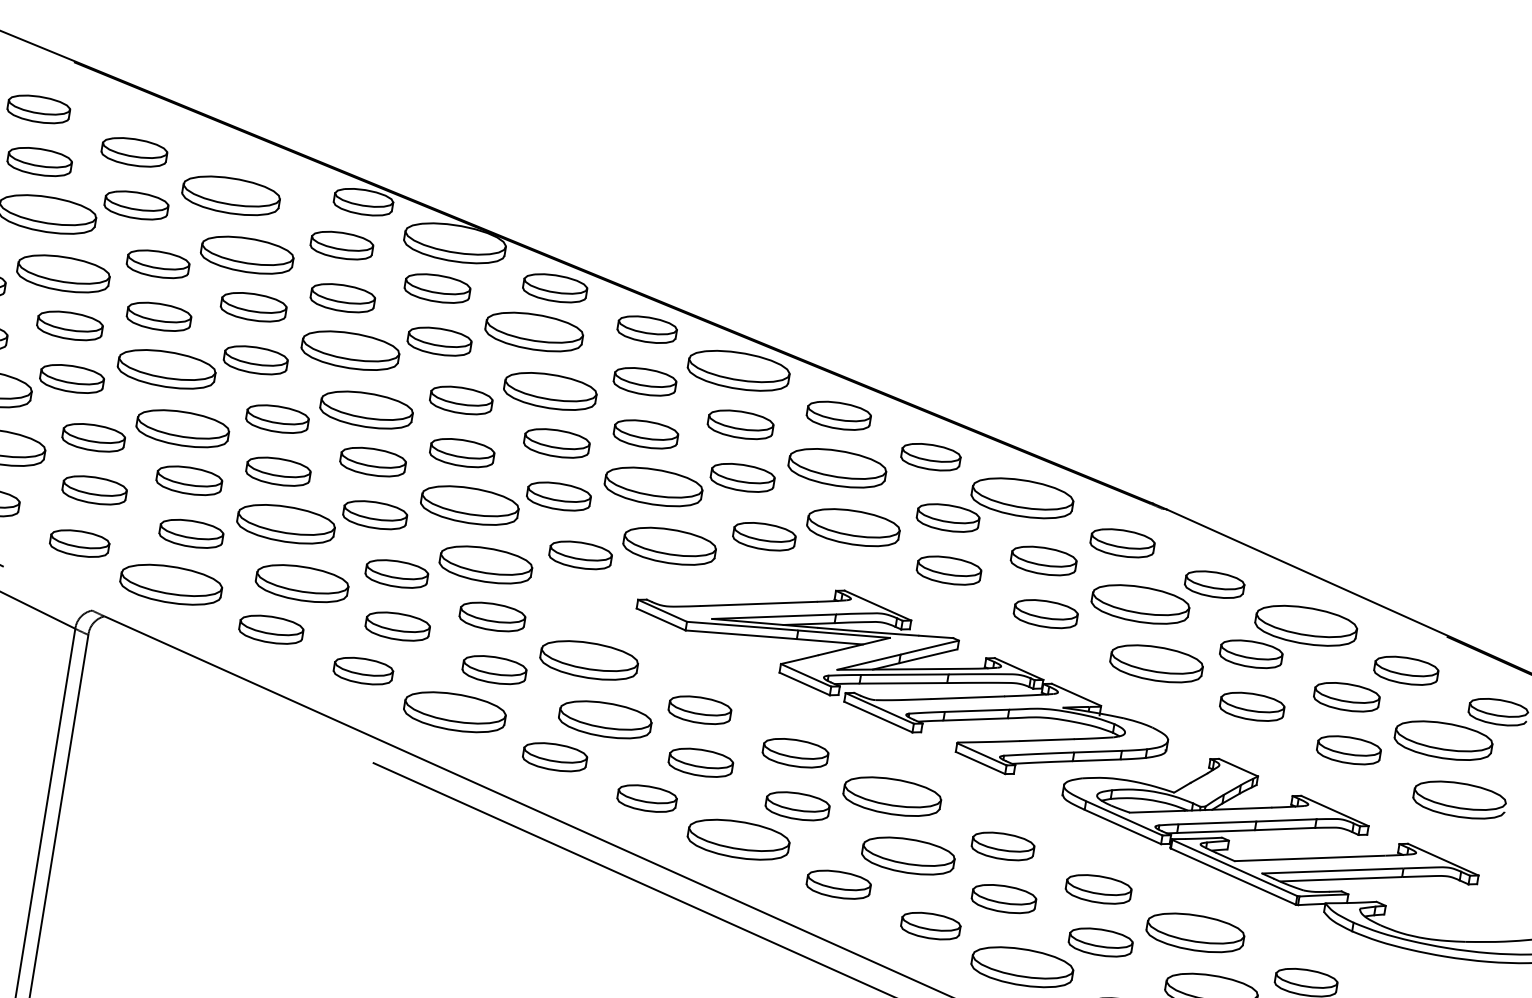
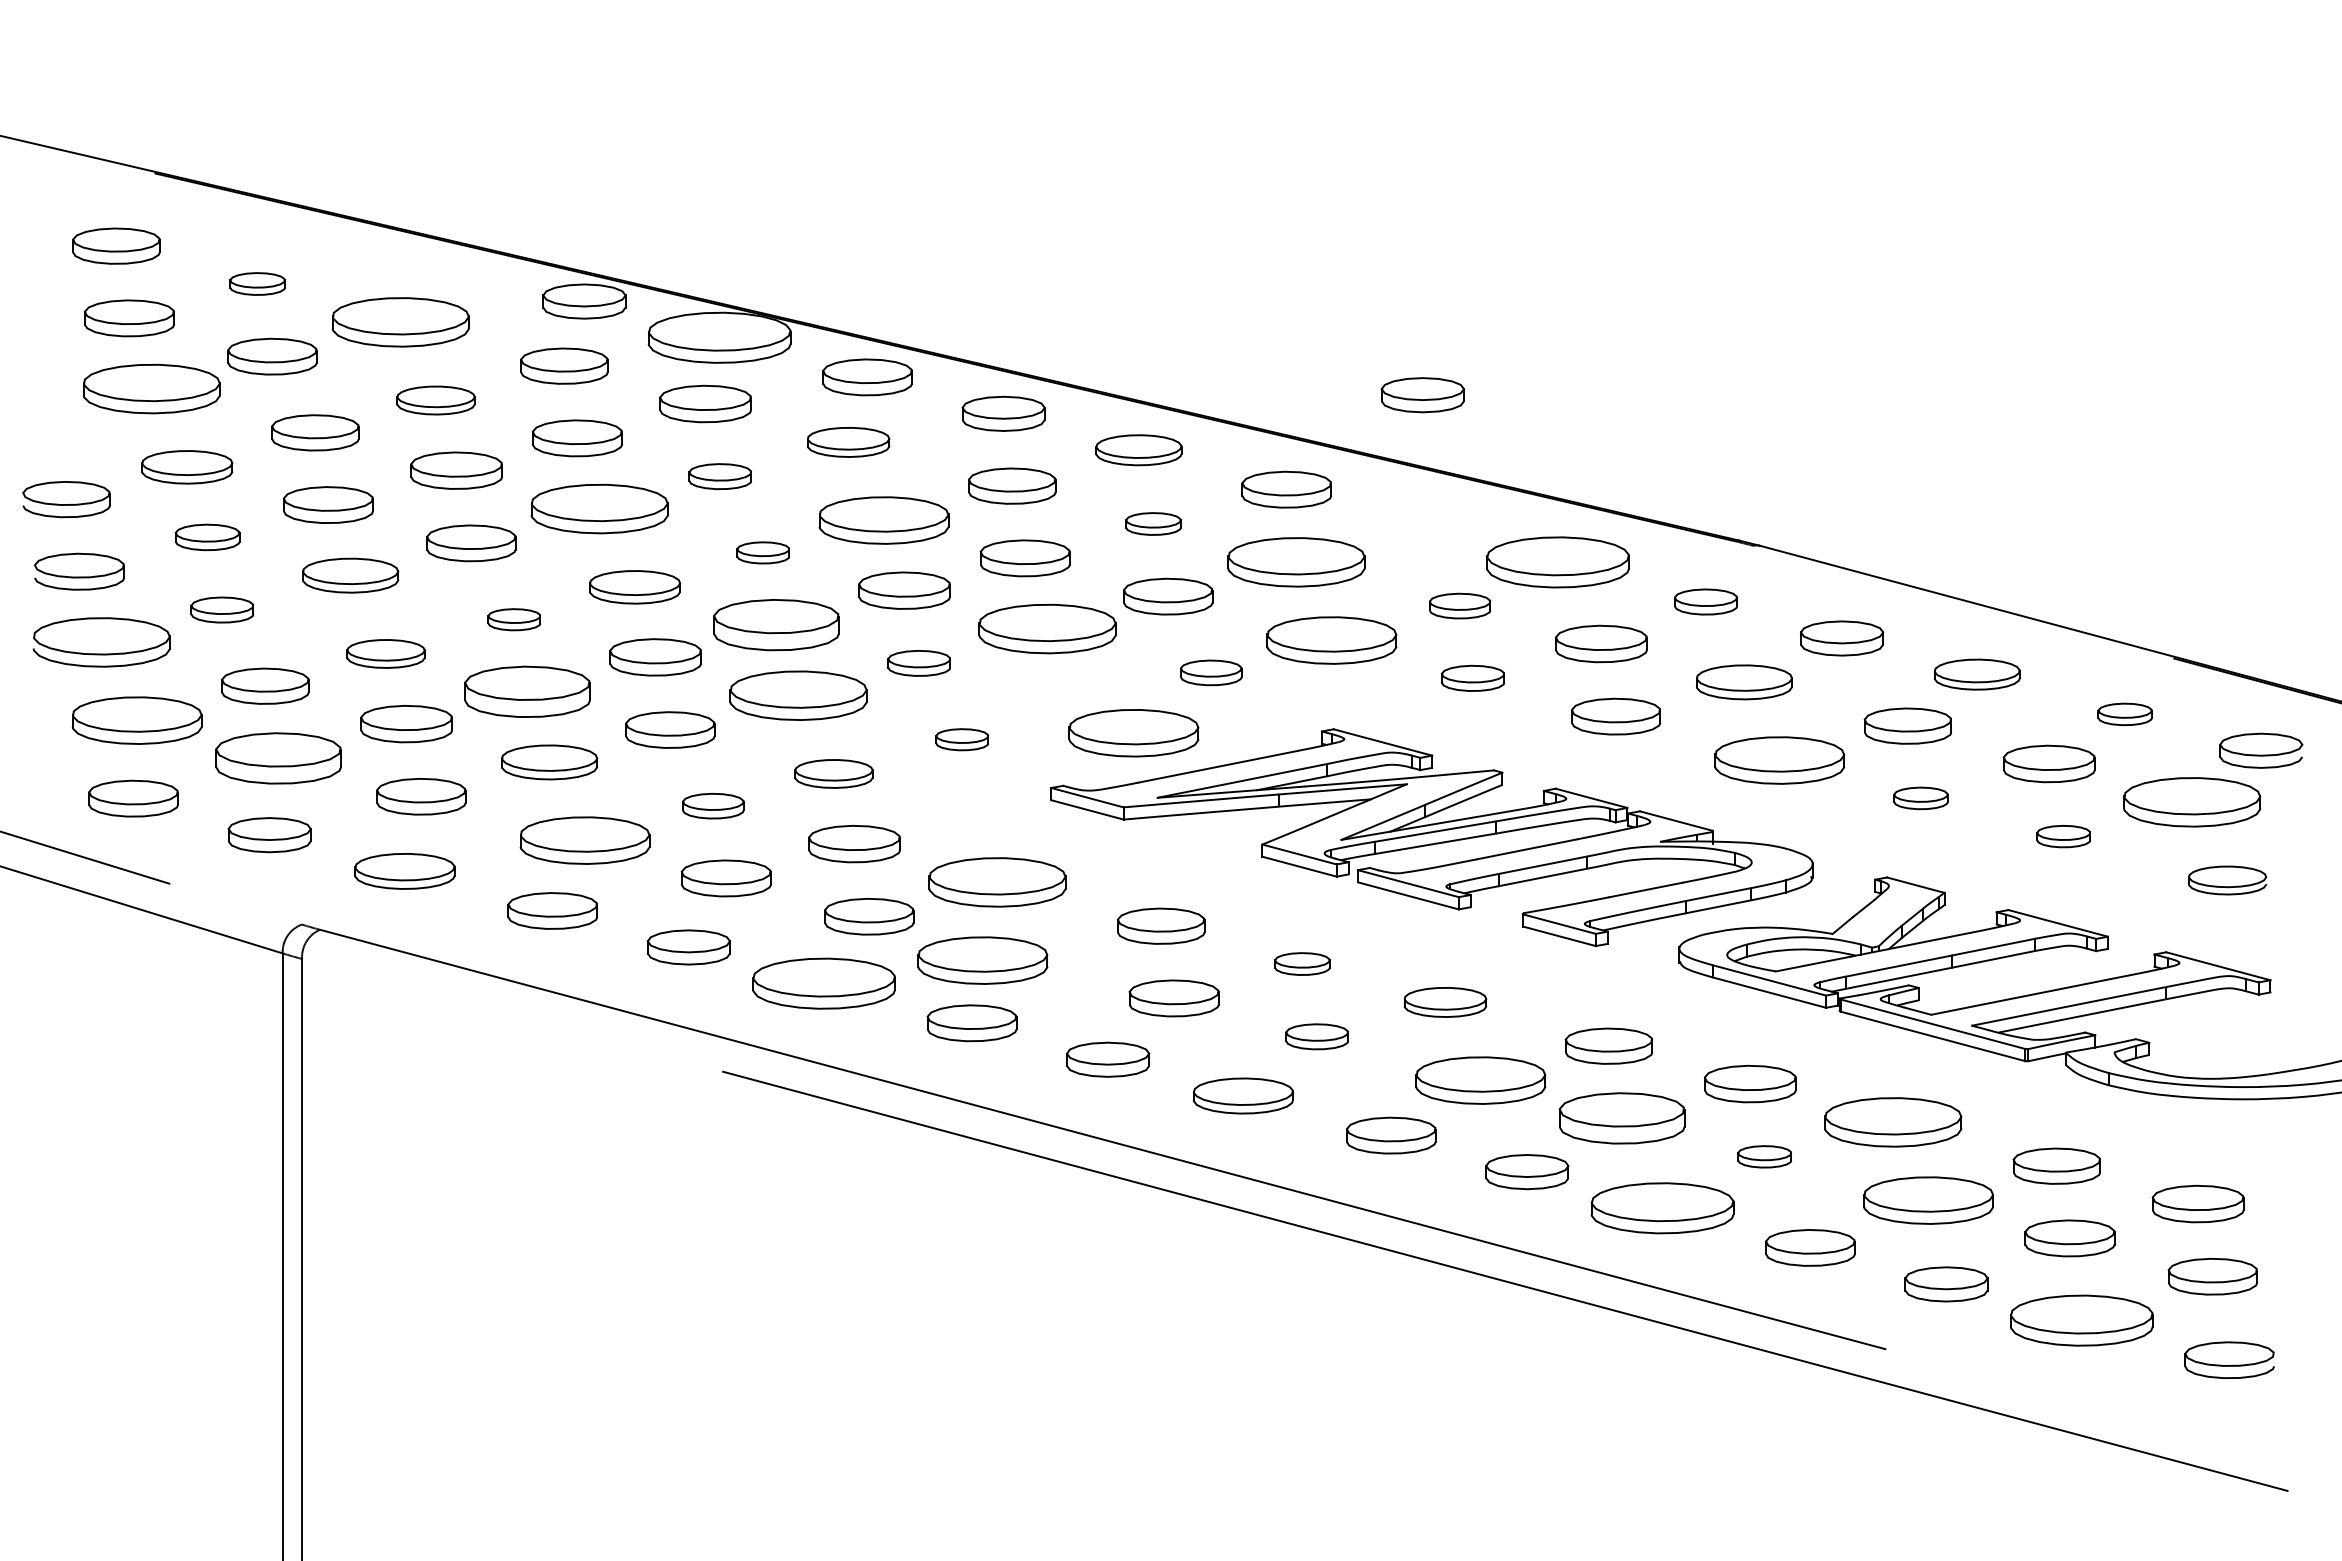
part: (134, 151) -> (257, 283), size x0.6
part: (246, 255) -> (435, 400), size x0.6
part: (63, 274) -> (187, 467), size x0.7
part: (69, 325) -> (207, 537), size x0.7
part: (534, 332) -> (848, 442), size x0.6
part: (439, 341) -> (720, 476), size x0.7
part: (166, 369) -> (350, 575), size x0.7
part: (738, 371) -> (1138, 450), size x0.6
part: (72, 378) -> (222, 609), size x0.7
part: (461, 400) -> (763, 552), size x0.6
part: (366, 410) -> (634, 587), size x0.7
part: (277, 419) -> (514, 619), size x0.6
part: (740, 424) -> (1153, 523), size x0.6
part: (182, 428) -> (385, 653), size x0.6
part: (461, 452) -> (775, 624), size x1.4
part: (930, 457) -> (1422, 395), moved
part: (277, 471) -> (526, 691), size x1.4
part: (93, 490) -> (277, 758), size x1.4
part: (559, 496) -> (919, 663), size x0.7
part: (947, 517) -> (1459, 605), size x0.7
part: (285, 524) -> (549, 762), size x0.7
part: (764, 536) -> (1211, 672), size x0.7
part: (1122, 542) -> (1705, 601), size x0.7
part: (669, 546) -> (1133, 733), moved
part: (580, 555) -> (962, 739), size x0.6
part: (485, 564) -> (833, 773), size x0.6
part: (948, 570) -> (1472, 678), size x0.7
part: (397, 573) -> (713, 805), size x0.7
part: (170, 584) -> (404, 871), size x0.7
part: (1140, 604) -> (1744, 682), size x0.7
part: (1305, 625) -> (1976, 674), size x0.6
part: (1405, 670) -> (2124, 714), size x0.6
part: (1251, 706) -> (1920, 798), size x0.6
part: (604, 719) -> (982, 960), moved
part: (1348, 750) -> (2063, 836), size x0.6
part: (795, 752) -> (1302, 963), size x0.6
part: (892, 796) -> (1445, 1002), size x0.6
part: (1459, 800) -> (2227, 880), size x0.6
part: (797, 806) -> (1317, 1036), size x0.7
part: (738, 839) -> (1243, 1095), size x0.7
part: (1003, 898) -> (1621, 1118), size x1.4
part: (1100, 942) -> (1764, 1156), size x0.6

